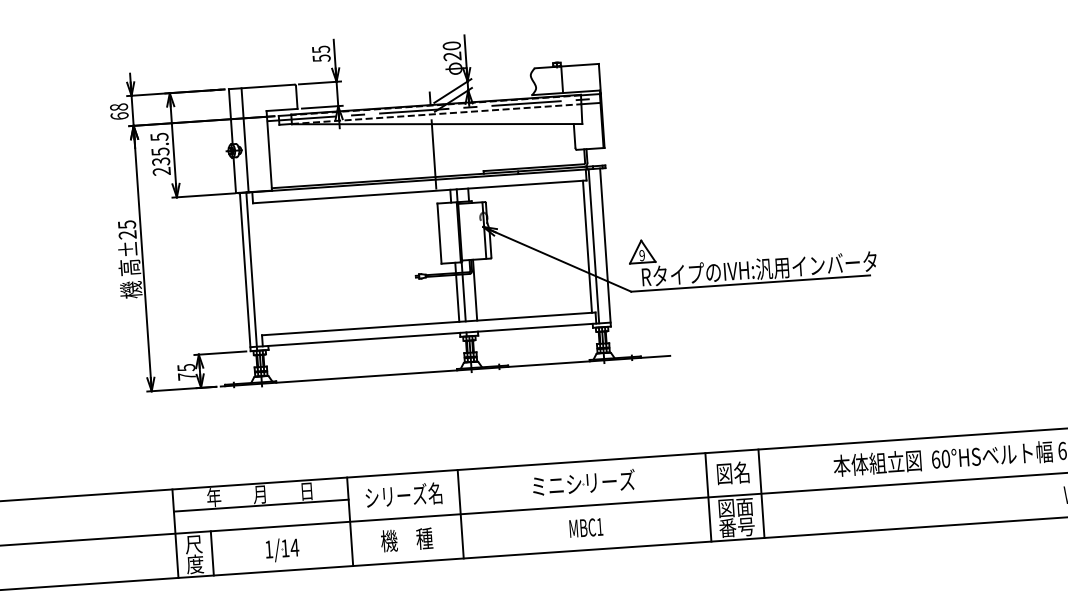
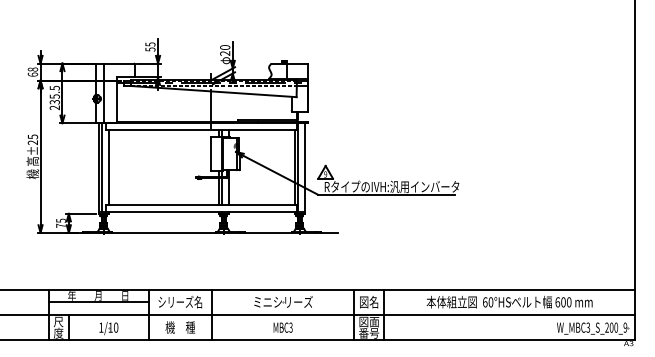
line: (262, 269) -> (108, 167), added
text: (599, 526) -> (290, 327), MBC1 -> MBC3
text: (293, 547) -> (115, 327), 1/14 -> 1/10

